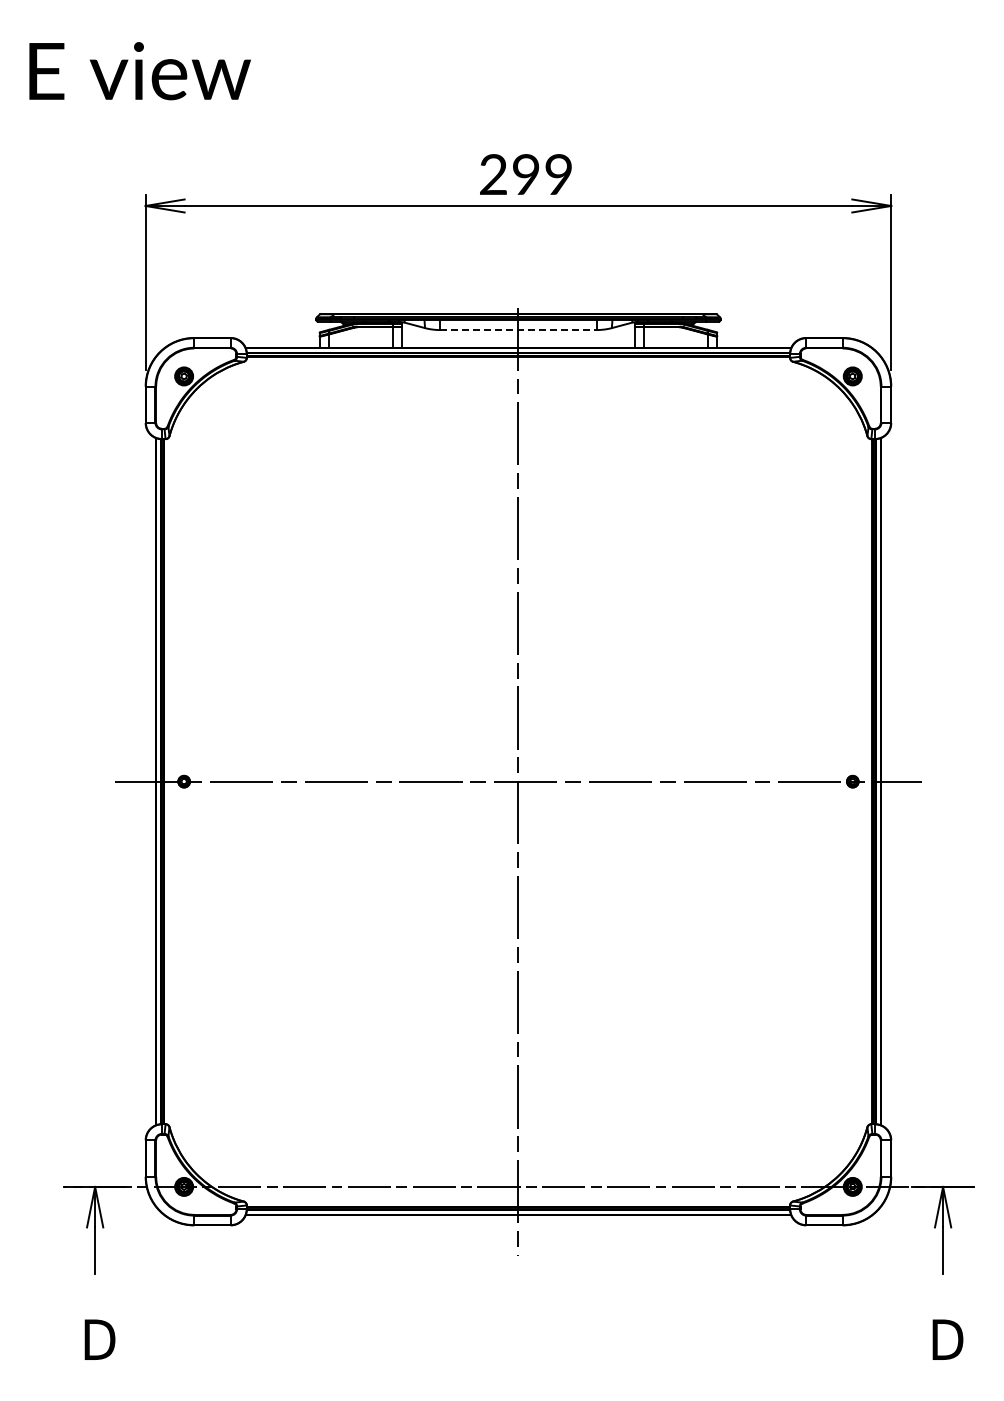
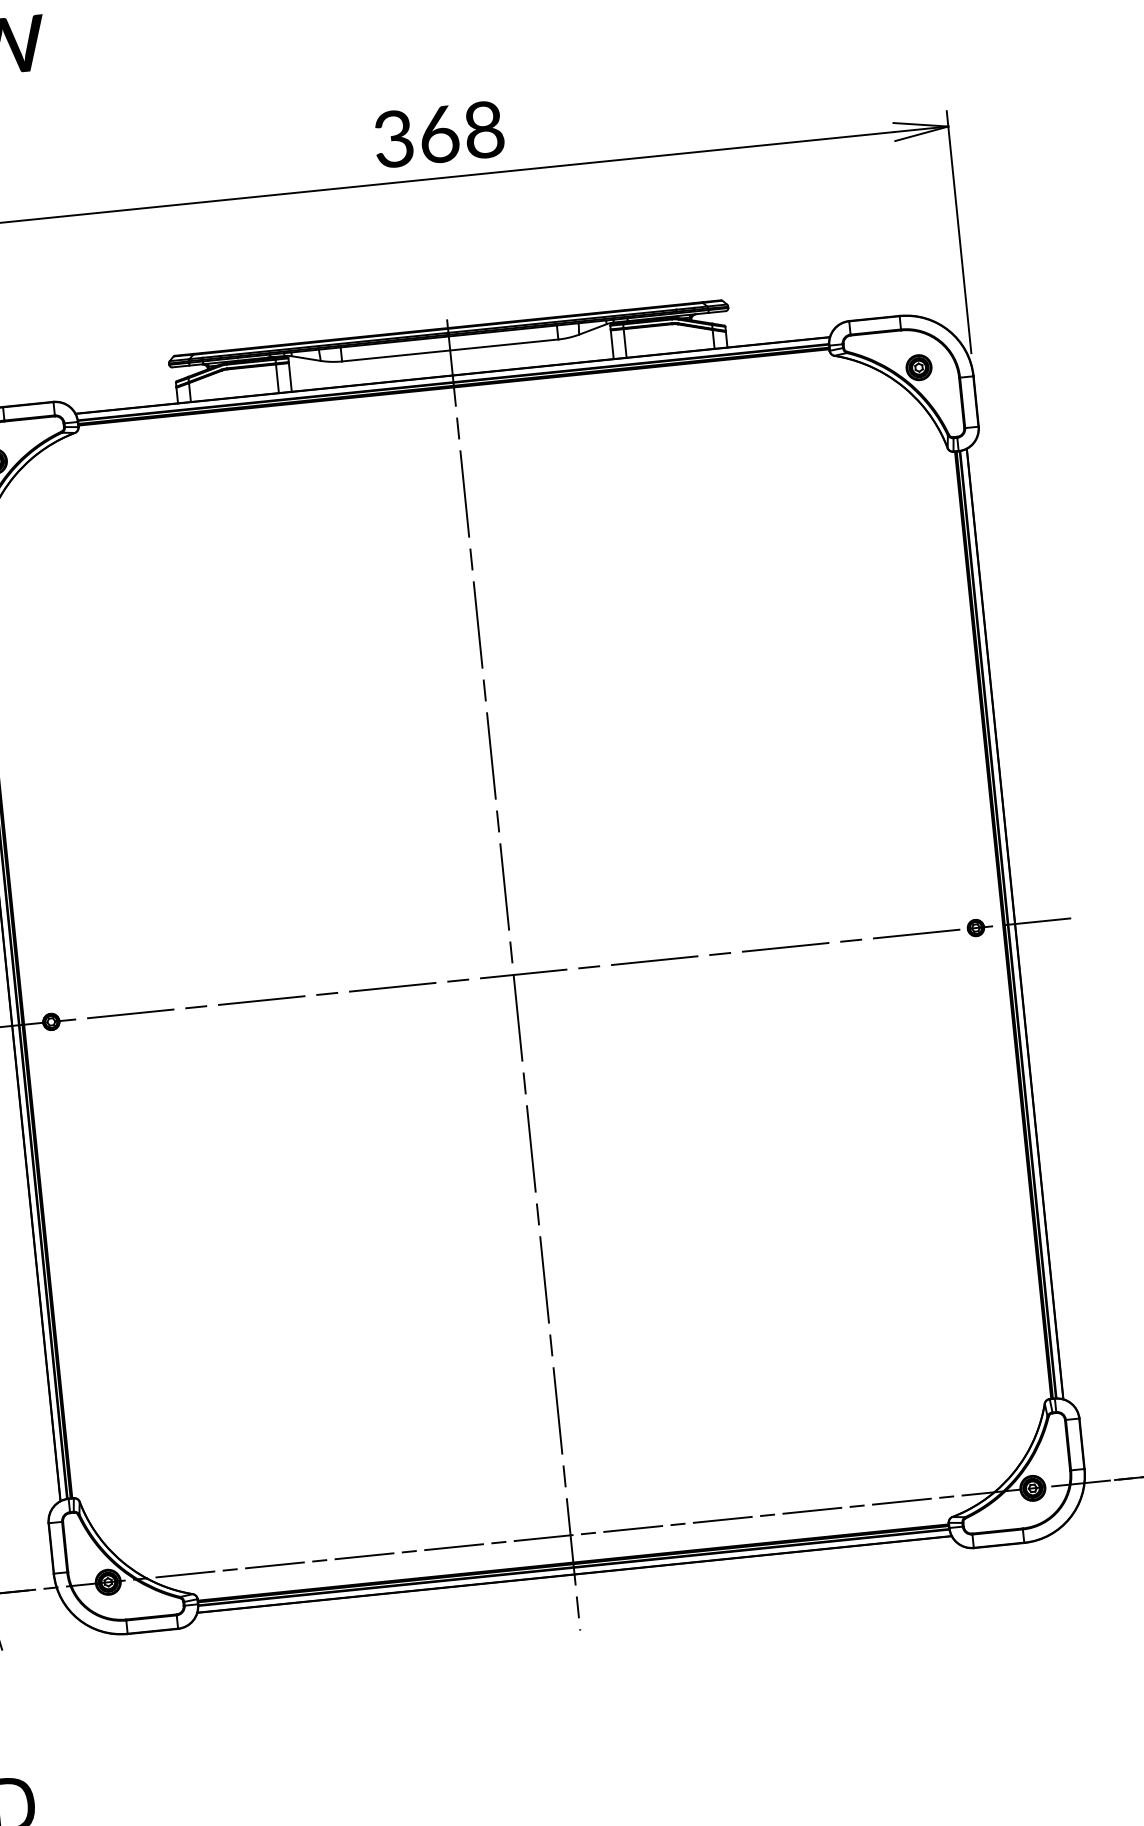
text: (526, 174) -> (439, 134), 299 -> 368
line: (518, 330) -> (450, 351), dashed -> solid

